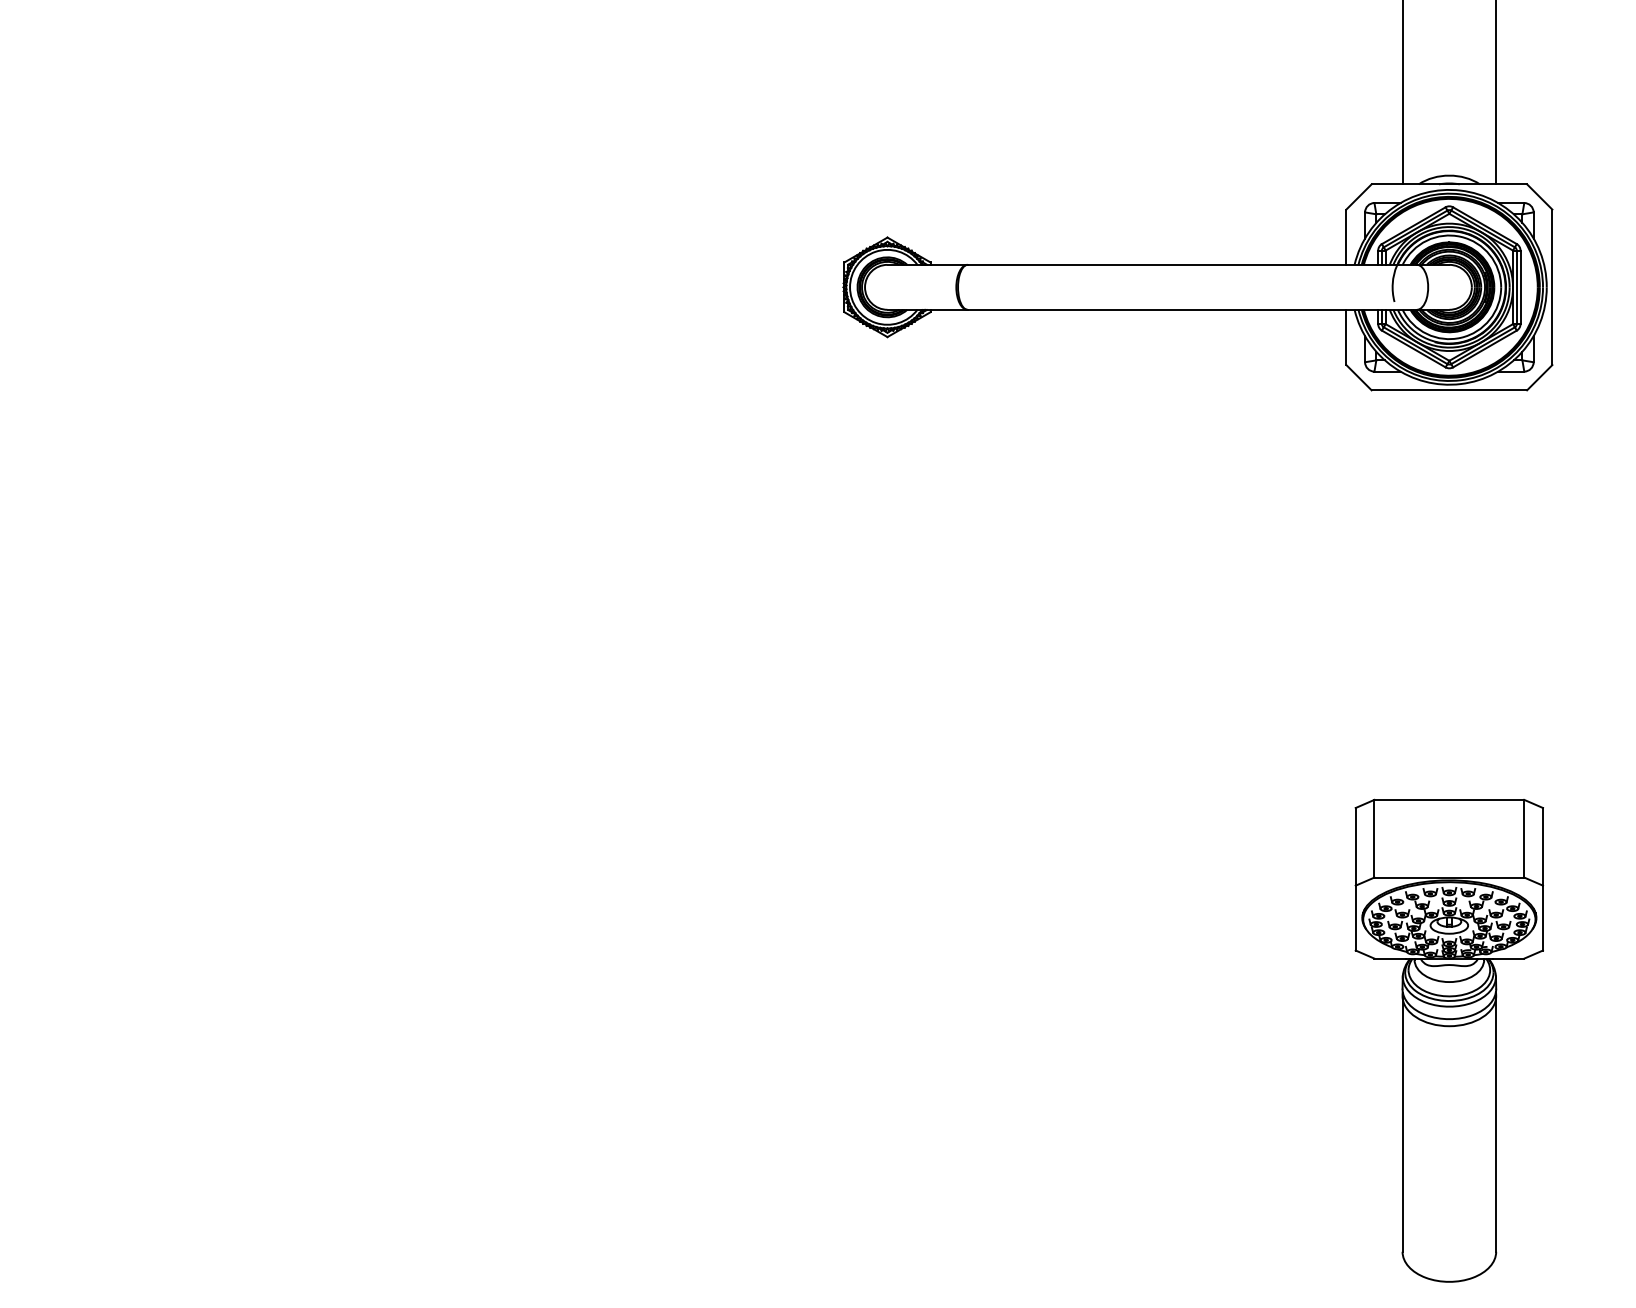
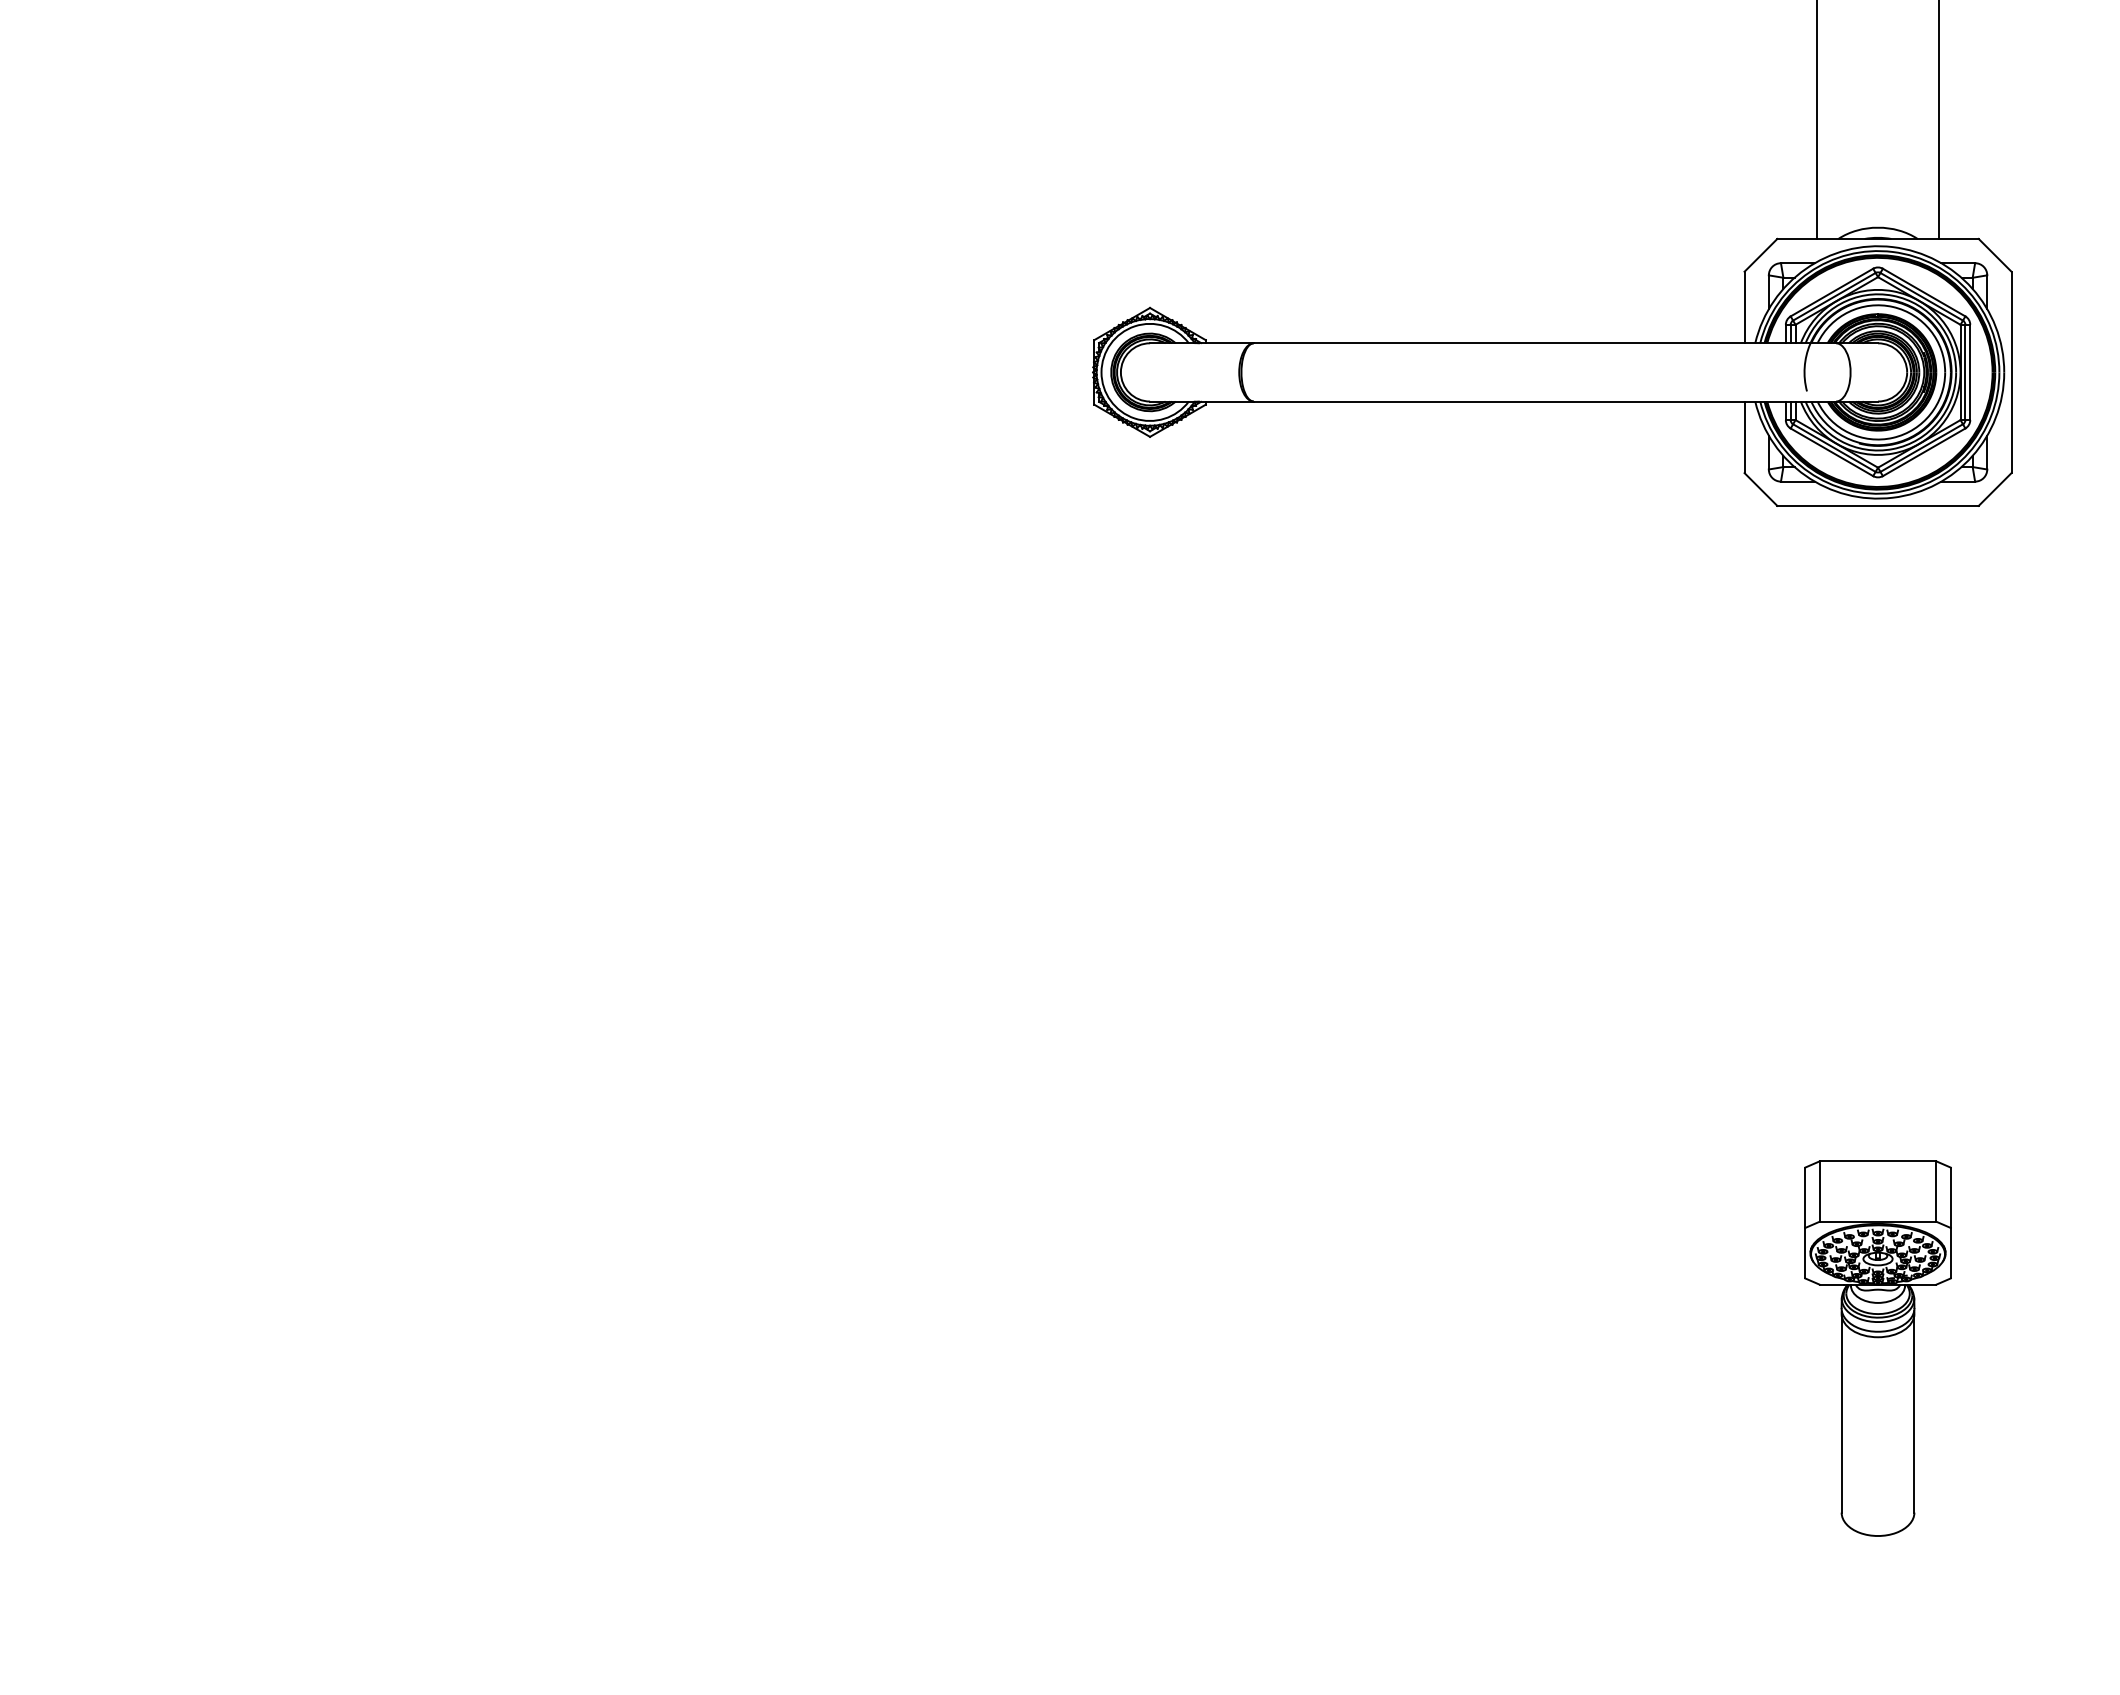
part: (1448, 1040) -> (1877, 1348), size x0.6

